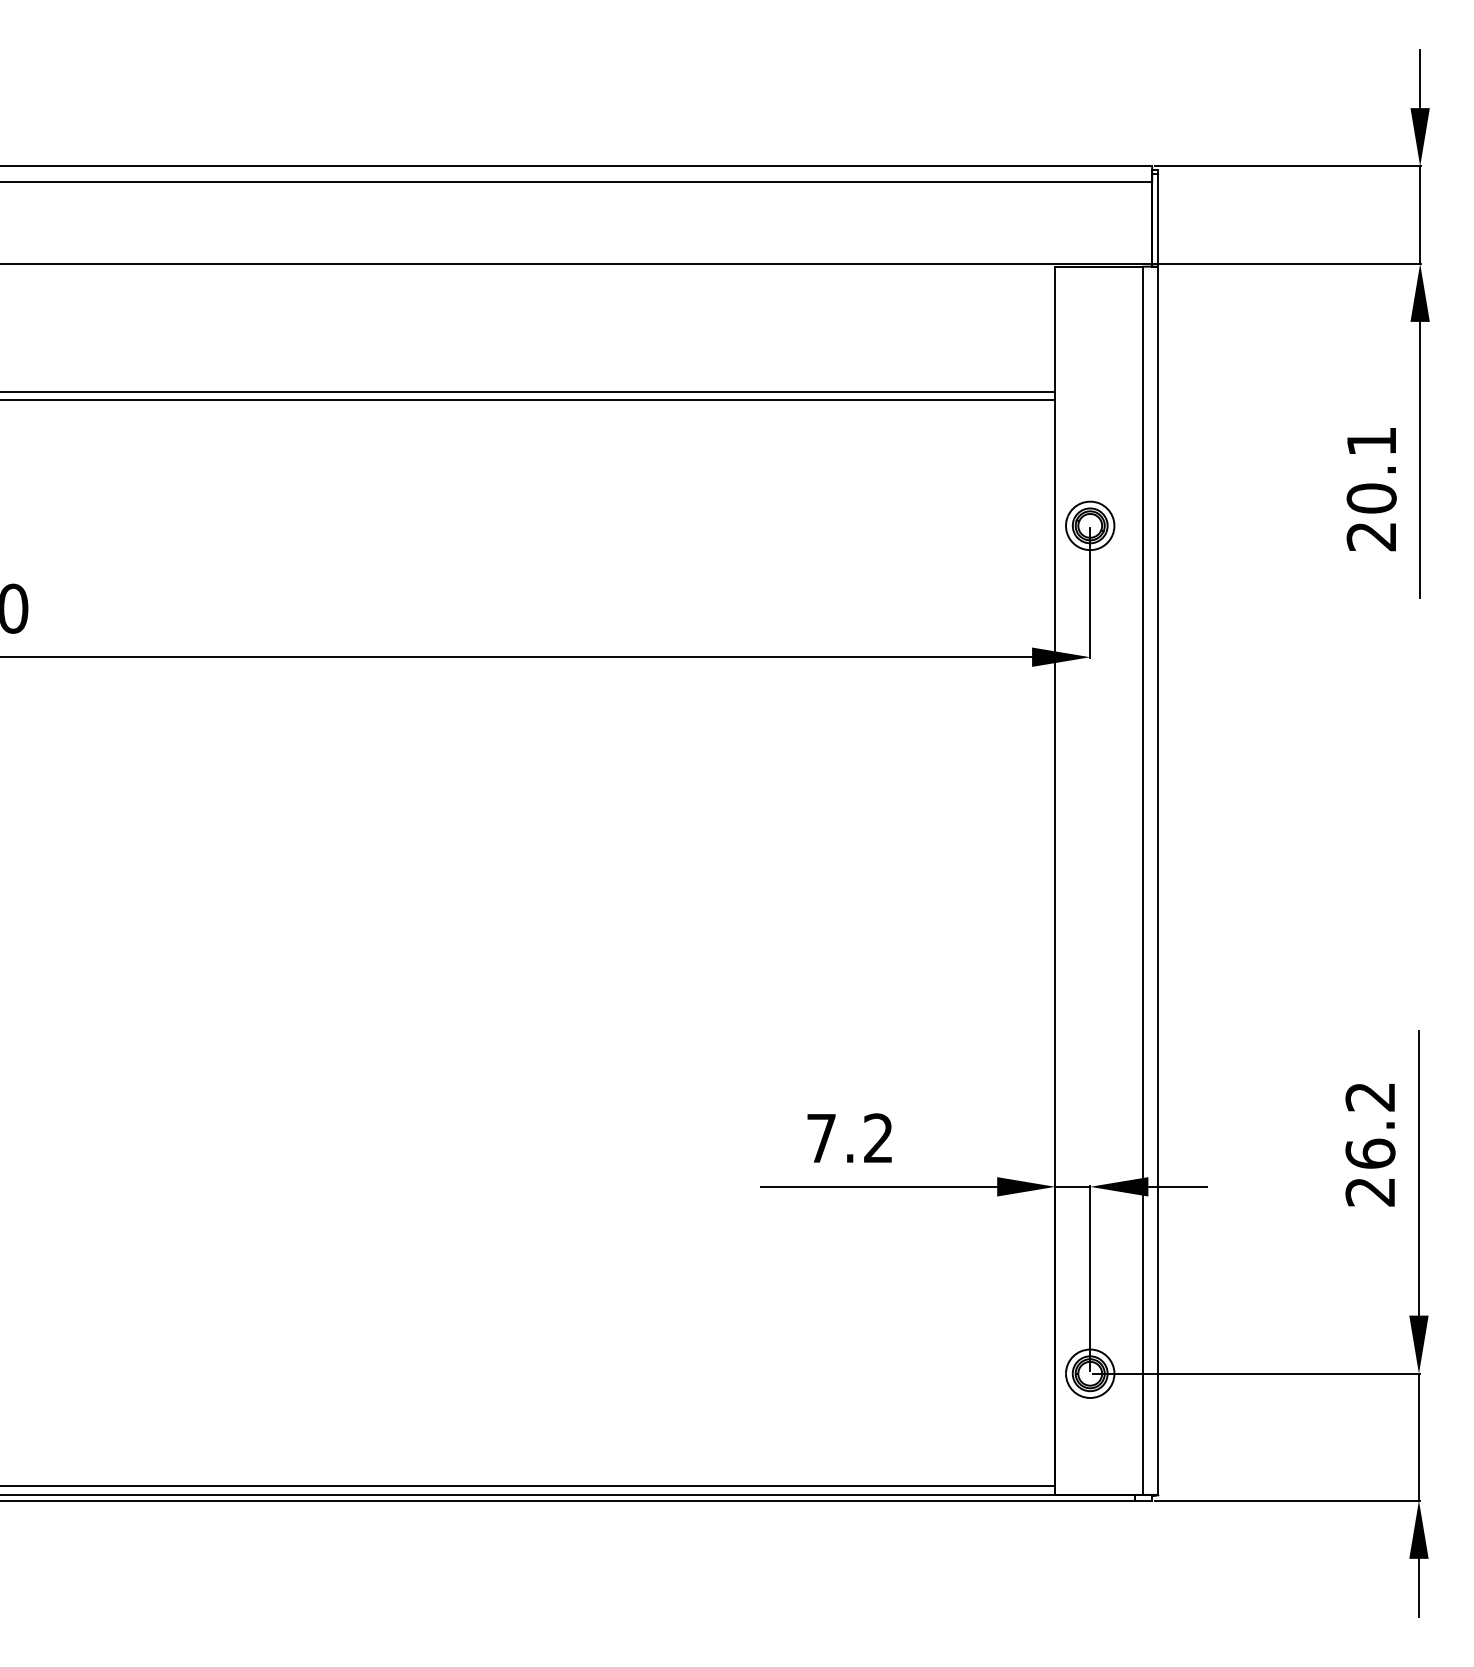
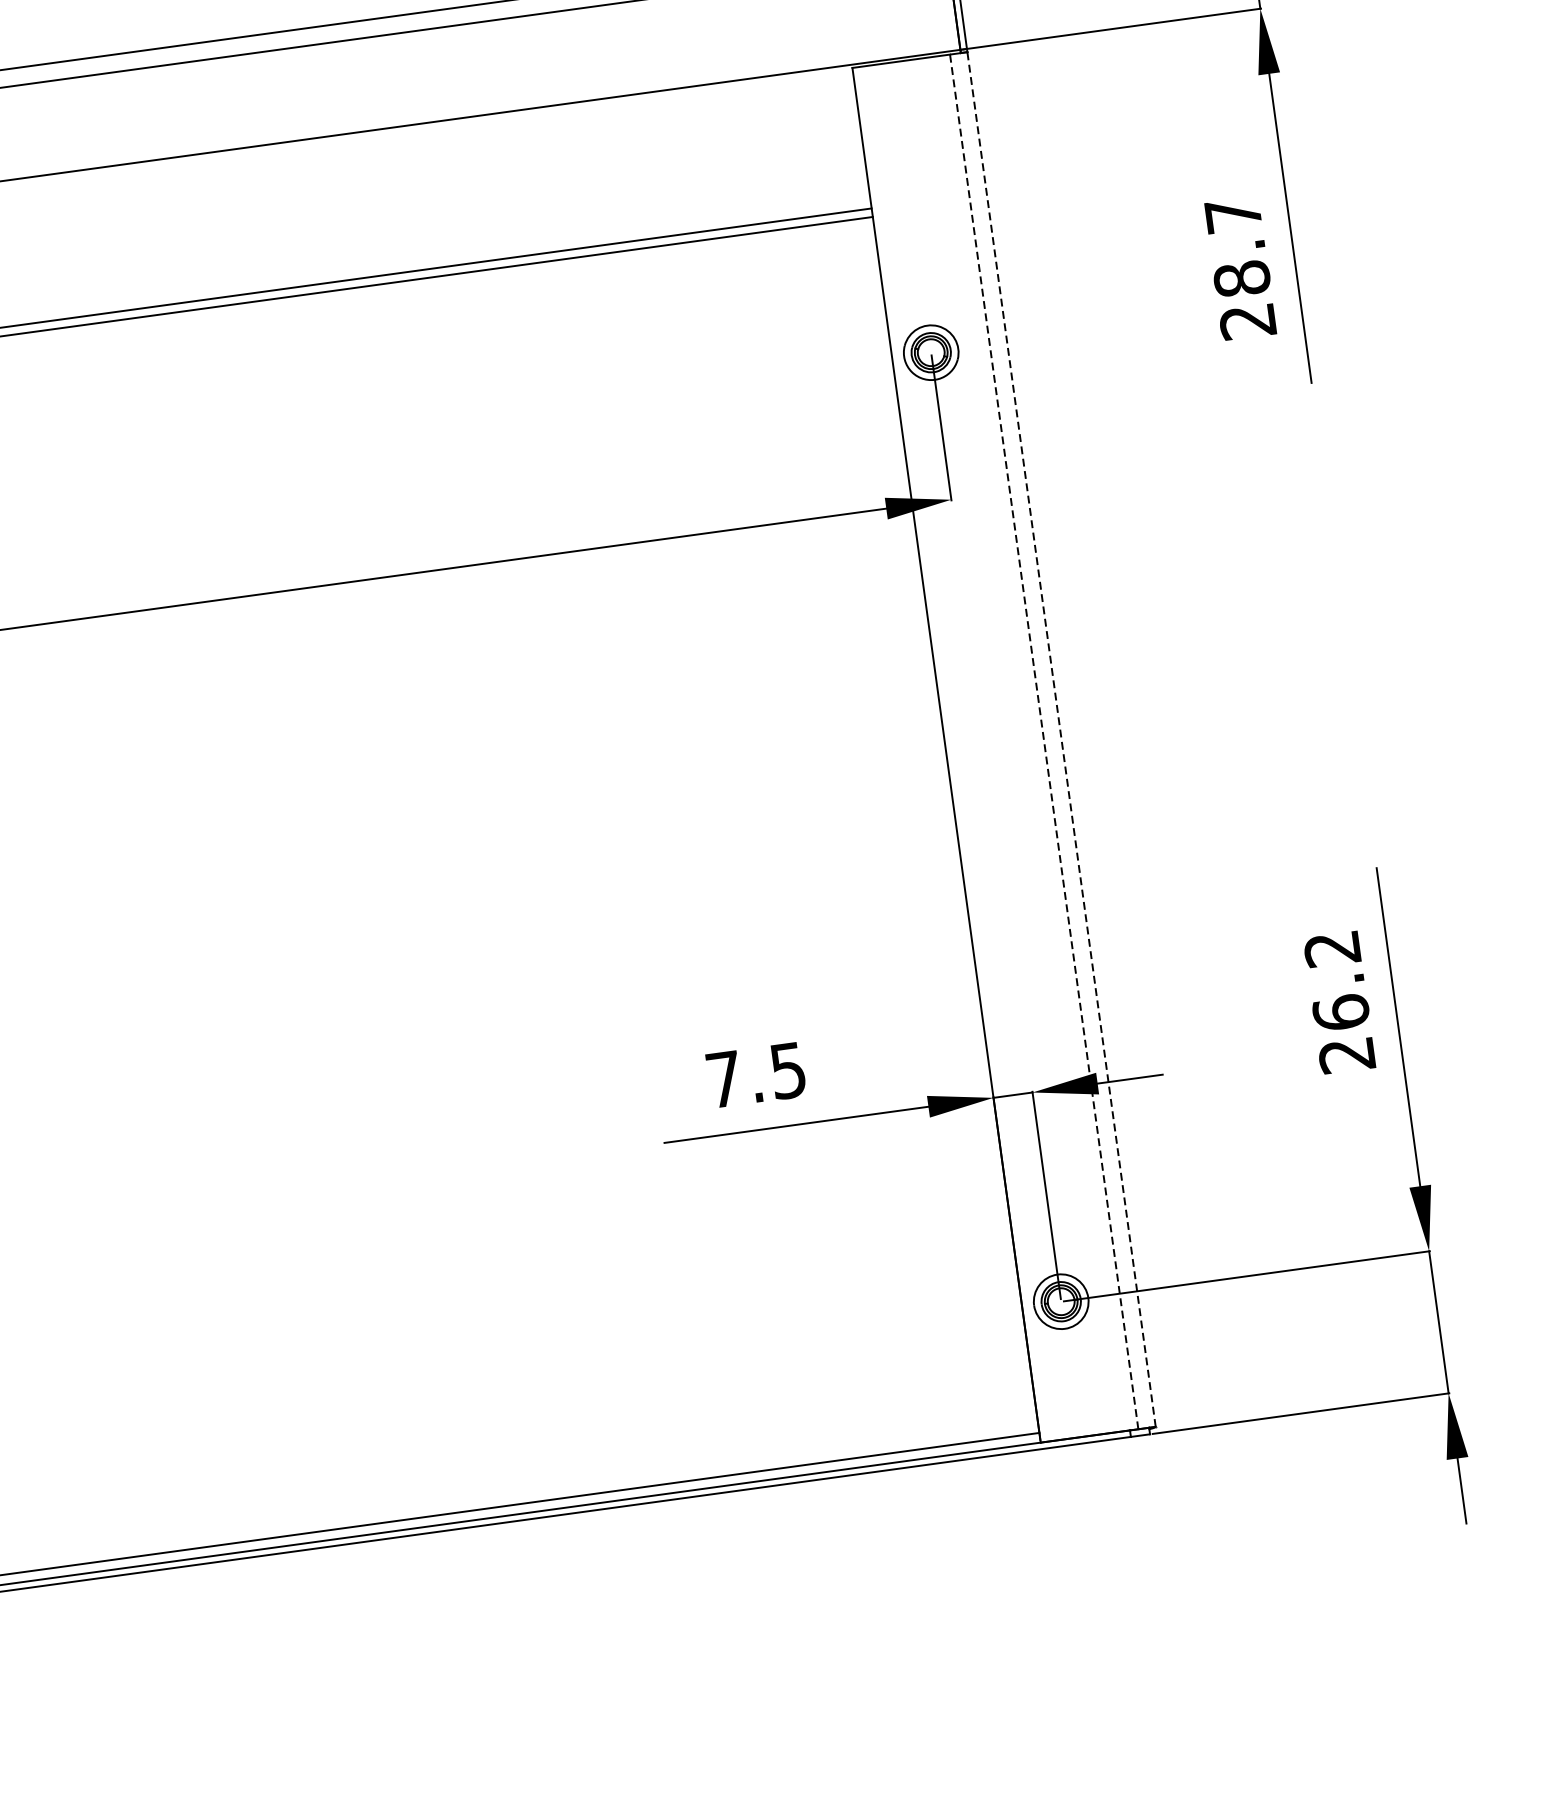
text: (1371, 470) -> (1237, 247), 20.1 -> 28.7
line: (1142, 880) -> (1044, 741), solid -> dashed
line: (1158, 880) -> (1062, 739), solid -> dashed
text: (878, 1138) -> (788, 1070), 7.2 -> 7.5

